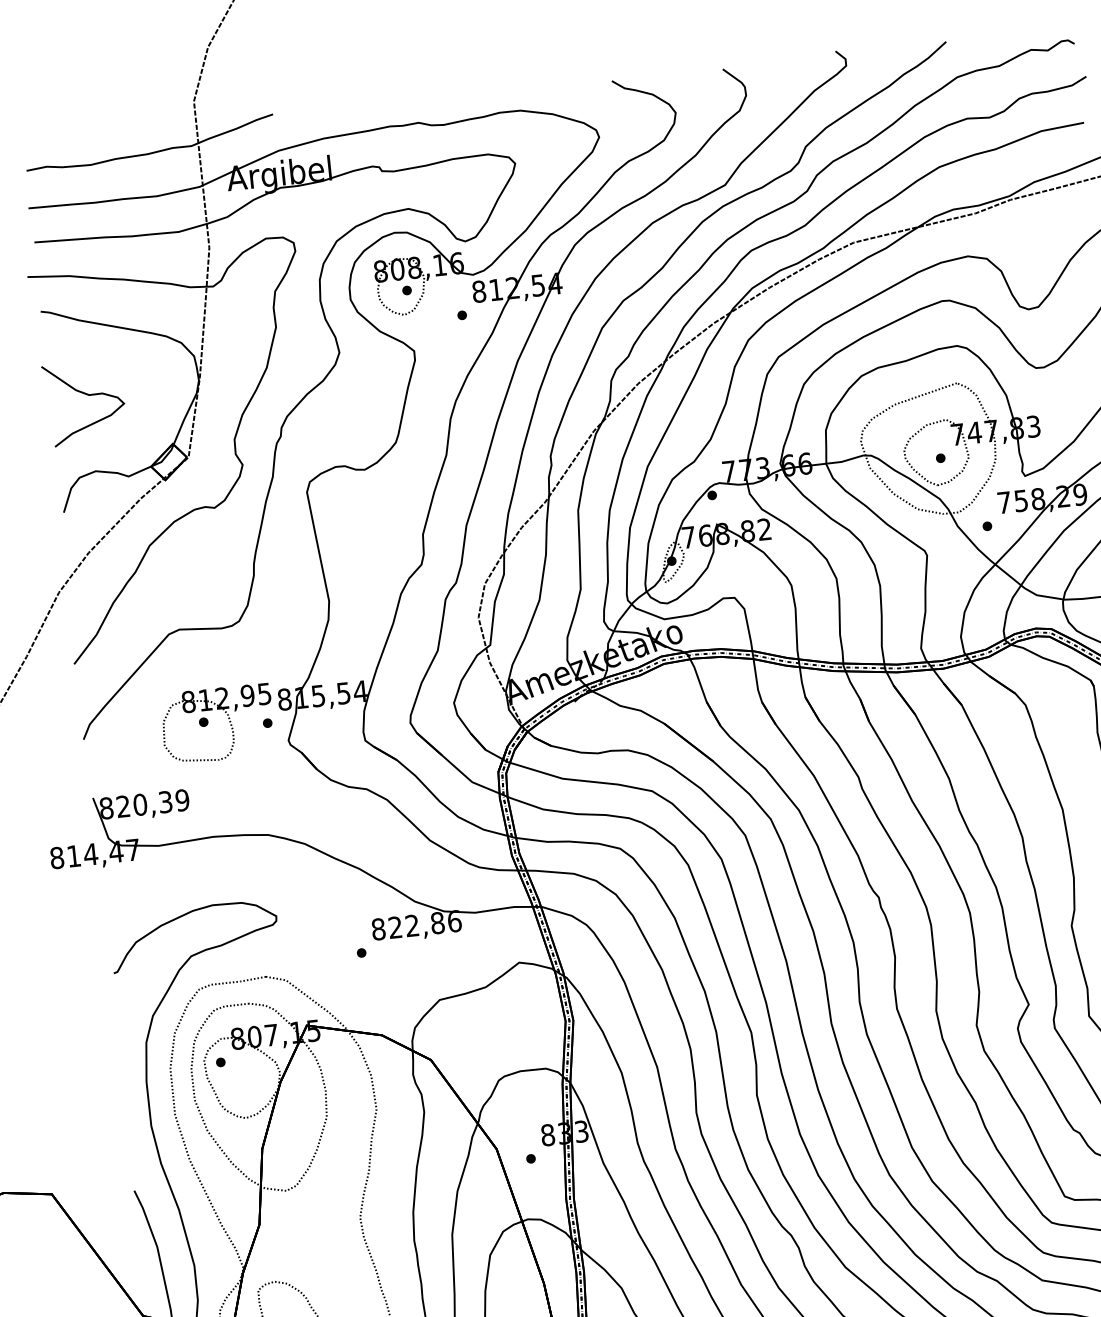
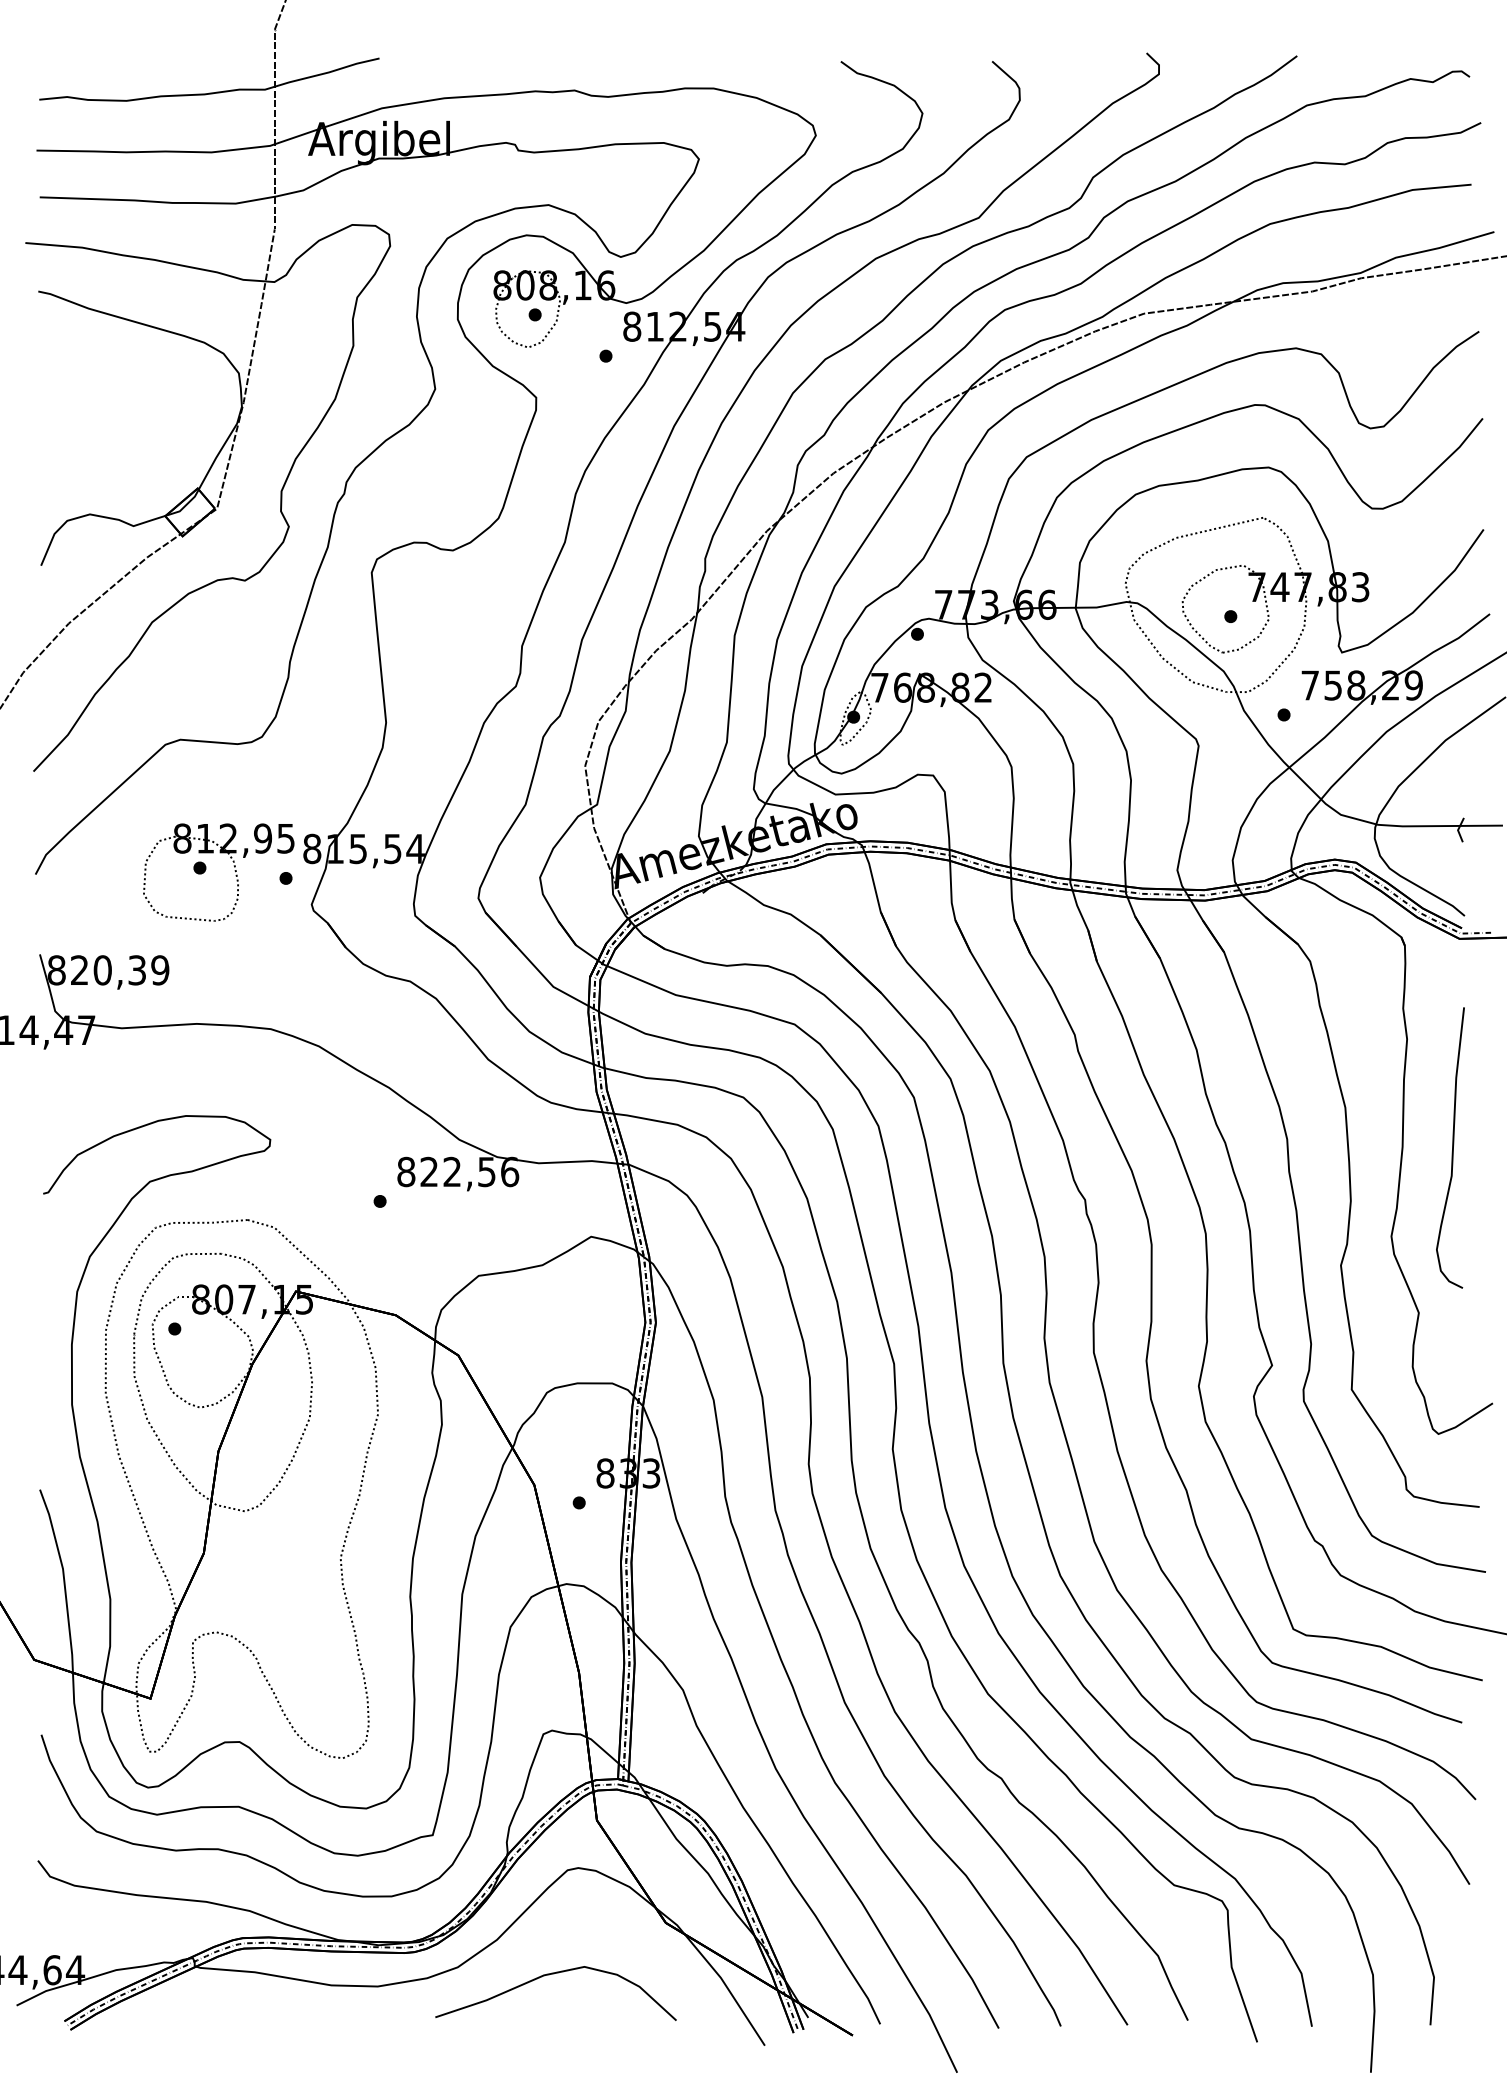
curve: (86, 395) -> (88, 410), removed
text: (437, 922) -> (486, 1171), 822,86 -> 822,56

